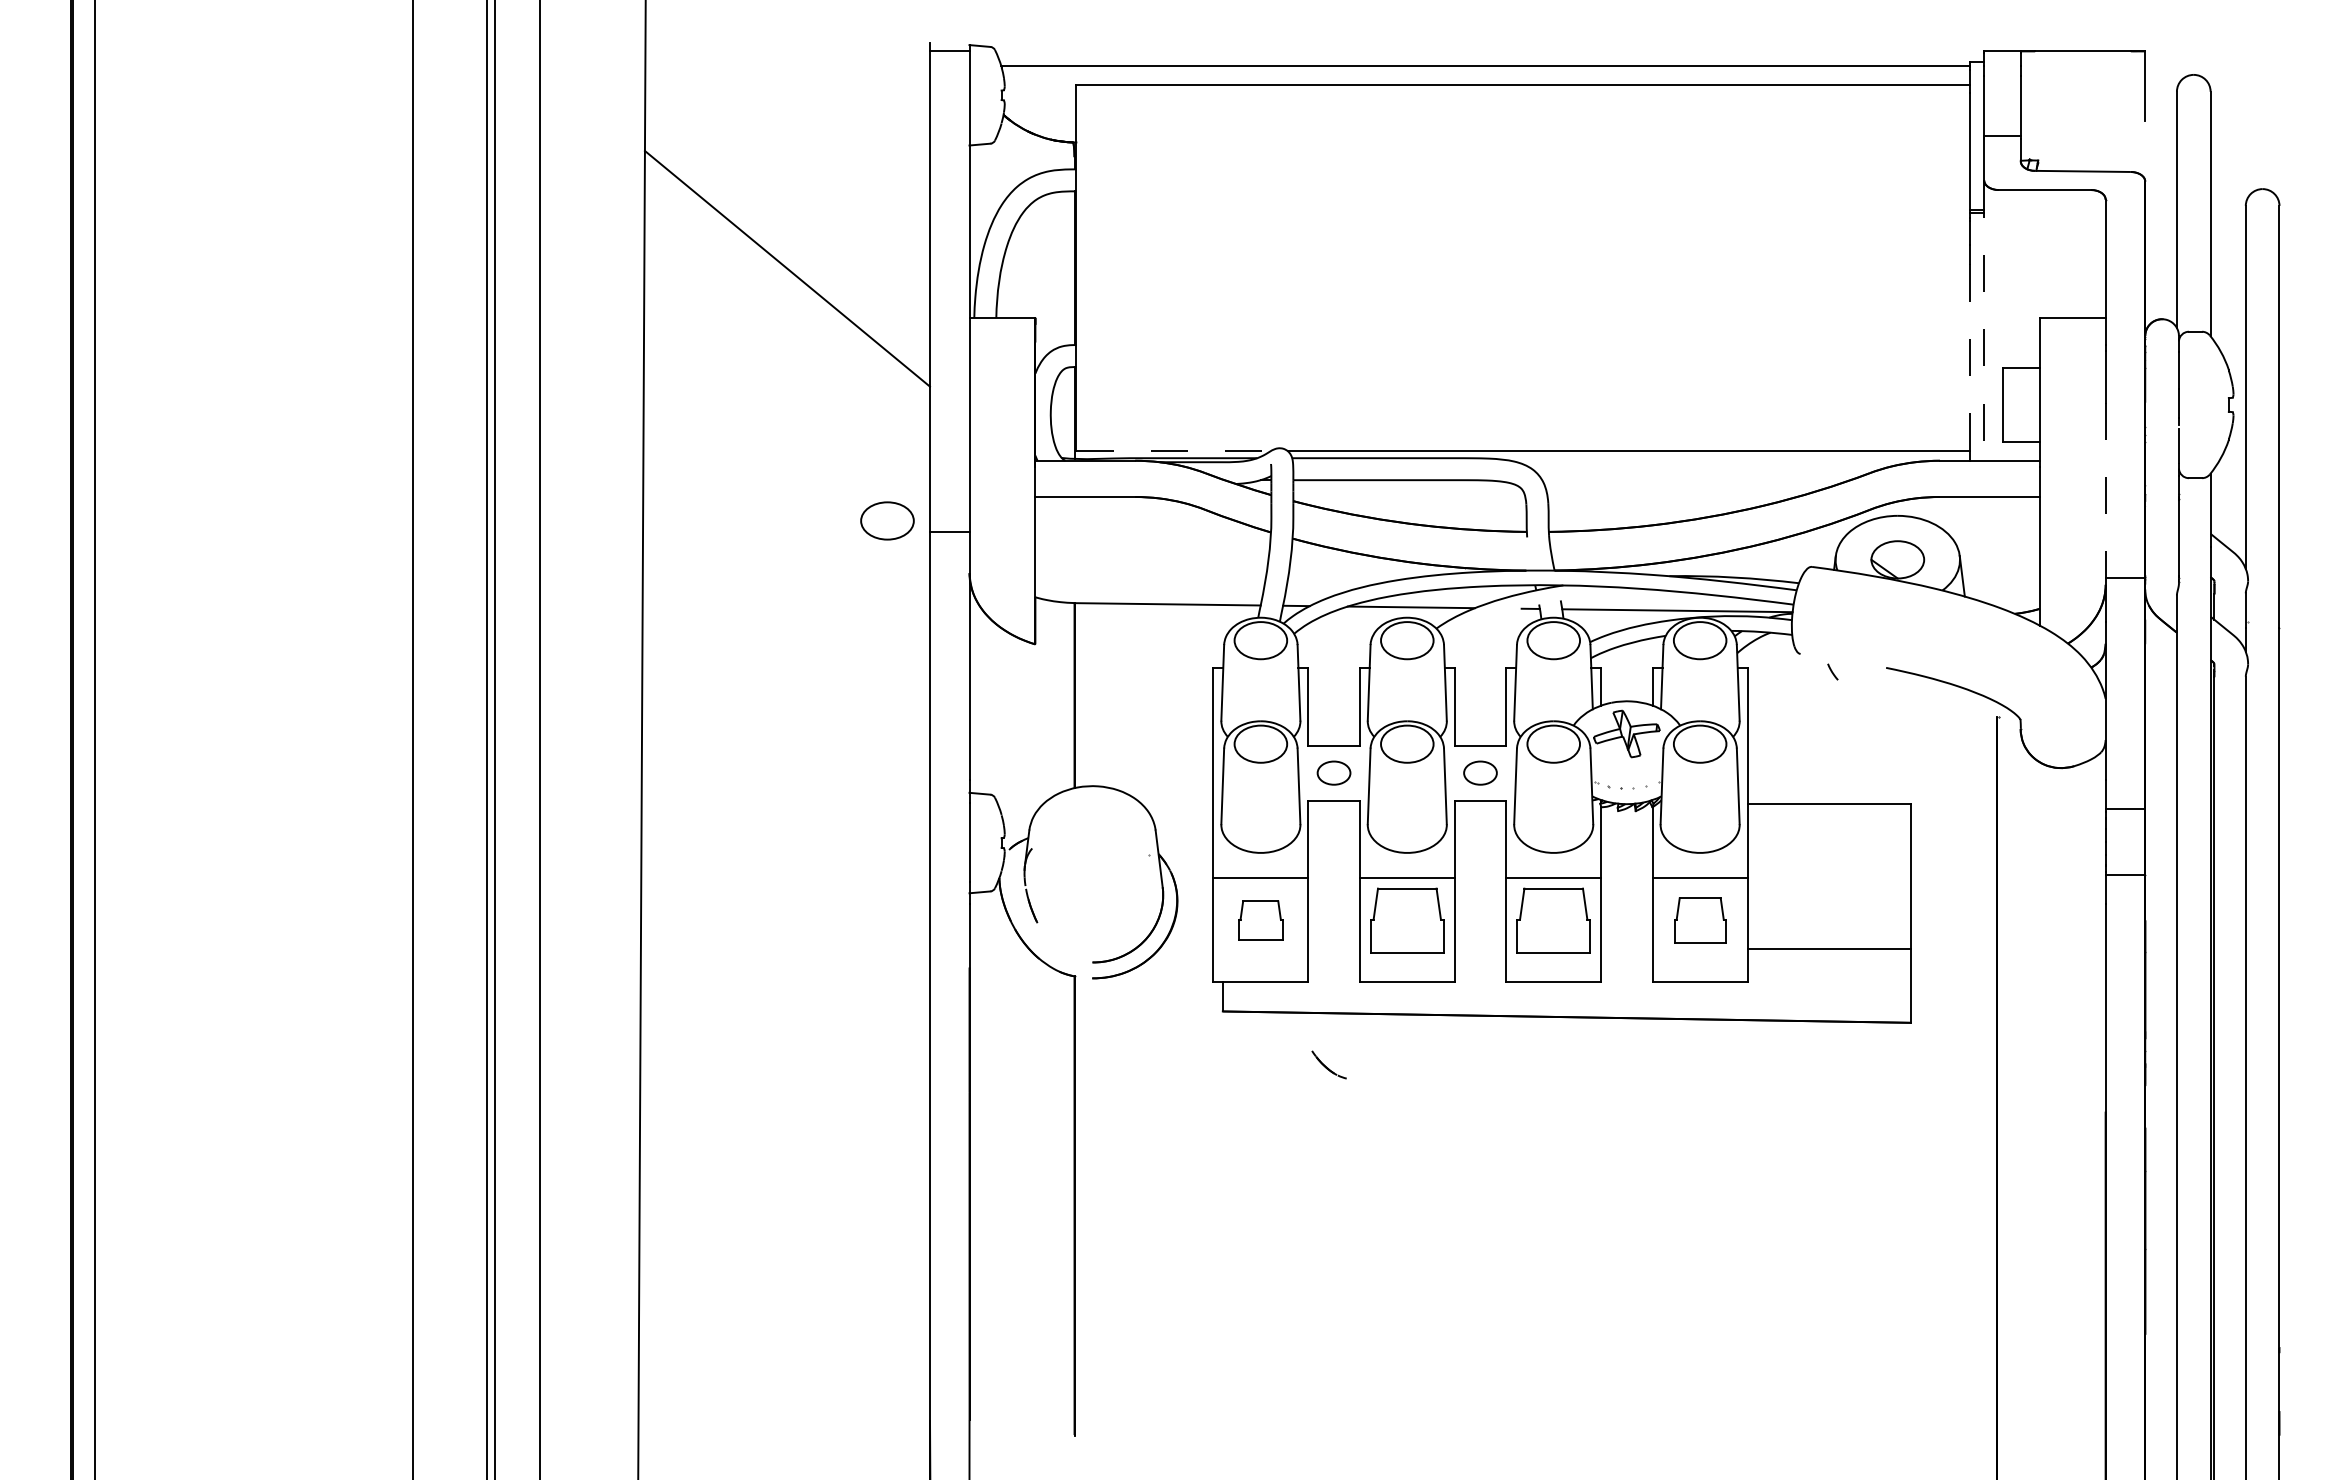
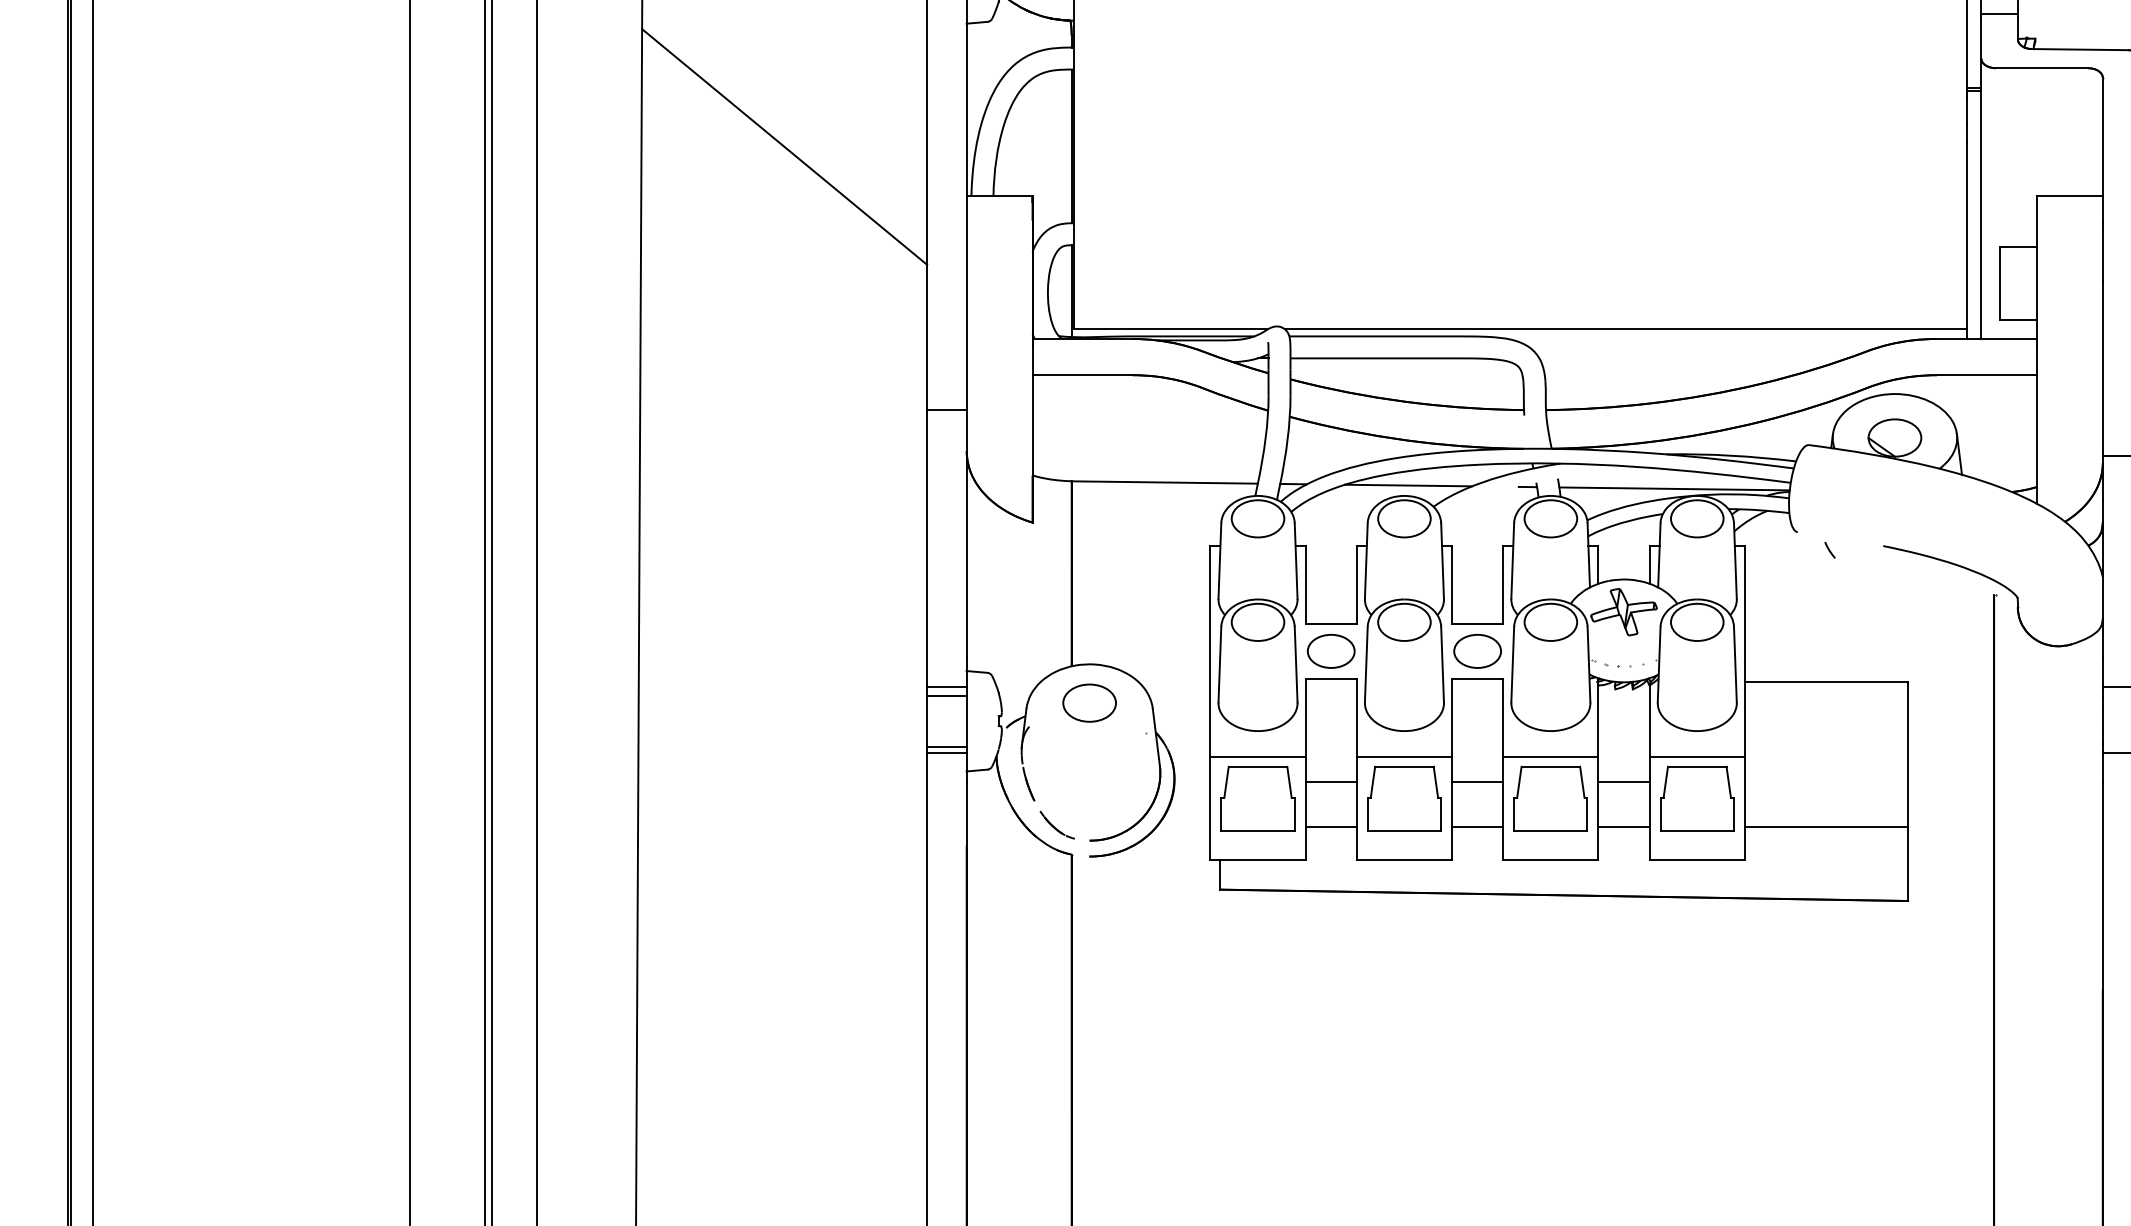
line: (1984, 321) -> (1981, 199), dashed -> solid
line: (1969, 358) -> (1966, 236), dashed -> solid
line: (1173, 451) -> (1170, 329), dashed -> solid
line: (2105, 490) -> (2102, 368), dashed -> solid
part: (887, 520) -> (1089, 702), moved
part: (1333, 772) -> (1330, 650), size x1.43
part: (1480, 772) -> (1477, 650), size x1.43
line: (949, 809) -> (946, 687), added
line: (949, 817) -> (946, 695), added
line: (949, 868) -> (946, 746), added
line: (949, 875) -> (946, 753), added
line: (1333, 904) -> (1330, 782), added
line: (1480, 904) -> (1477, 782), added
line: (1626, 904) -> (1623, 782), added
part: (1260, 920) -> (1257, 798), size x1.67
part: (1700, 920) -> (1697, 798), size x1.43
line: (1333, 949) -> (1330, 827), added
line: (1480, 949) -> (1477, 827), added
line: (1626, 949) -> (1623, 827), added
part: (1328, 1064) -> (1056, 824), moved

